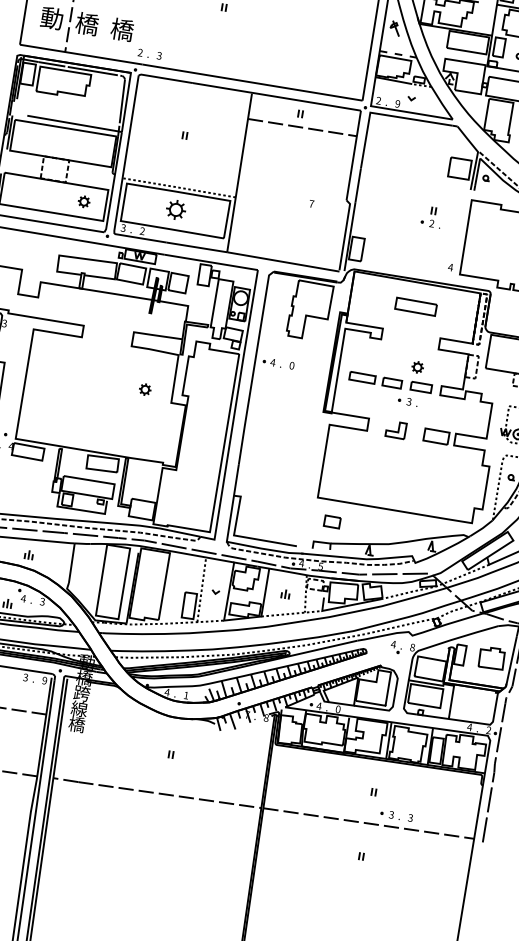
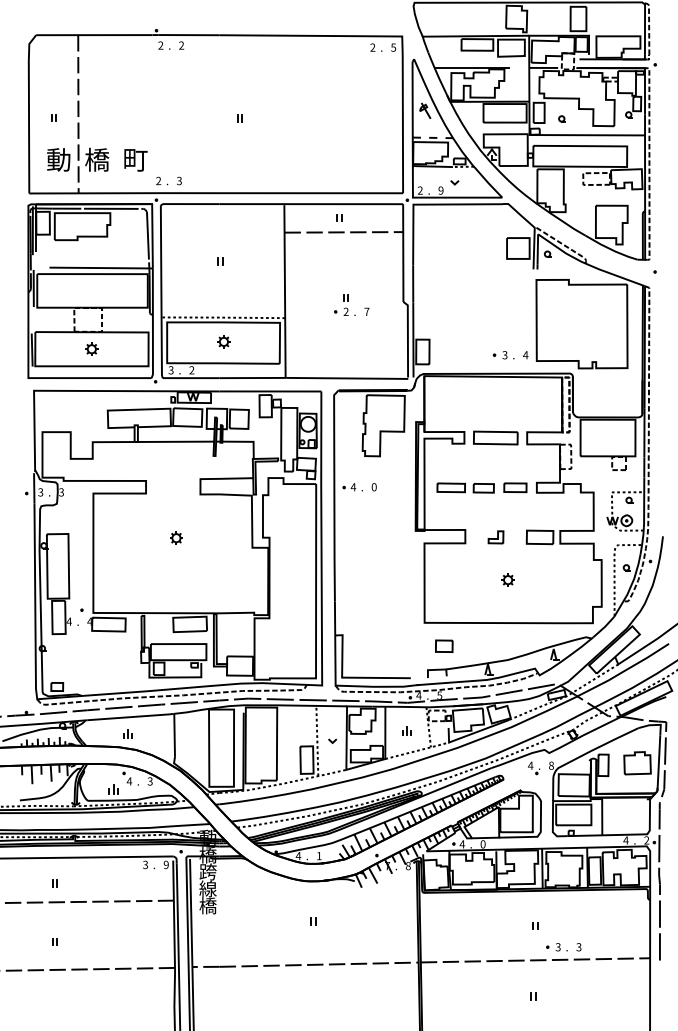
text: (122, 29) -> (135, 159), 橋 -> 町
part: (83, 201) -> (91, 348), moved
part: (175, 209) -> (223, 341), size x0.62
part: (431, 216) -> (344, 304), moved
part: (415, 306) -> (495, 437), moved
part: (417, 366) -> (507, 579), moved
part: (145, 389) -> (176, 537), moved
part: (407, 401) -> (503, 355), moved
part: (395, 430) -> (495, 537), size x0.71

